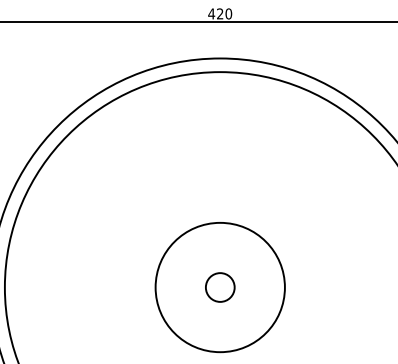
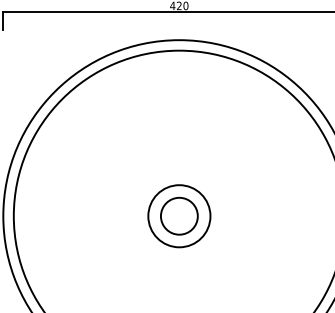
circle: (219, 286) -> (178, 215), size x1.67
circle: (220, 287) -> (179, 216), size x0.62

